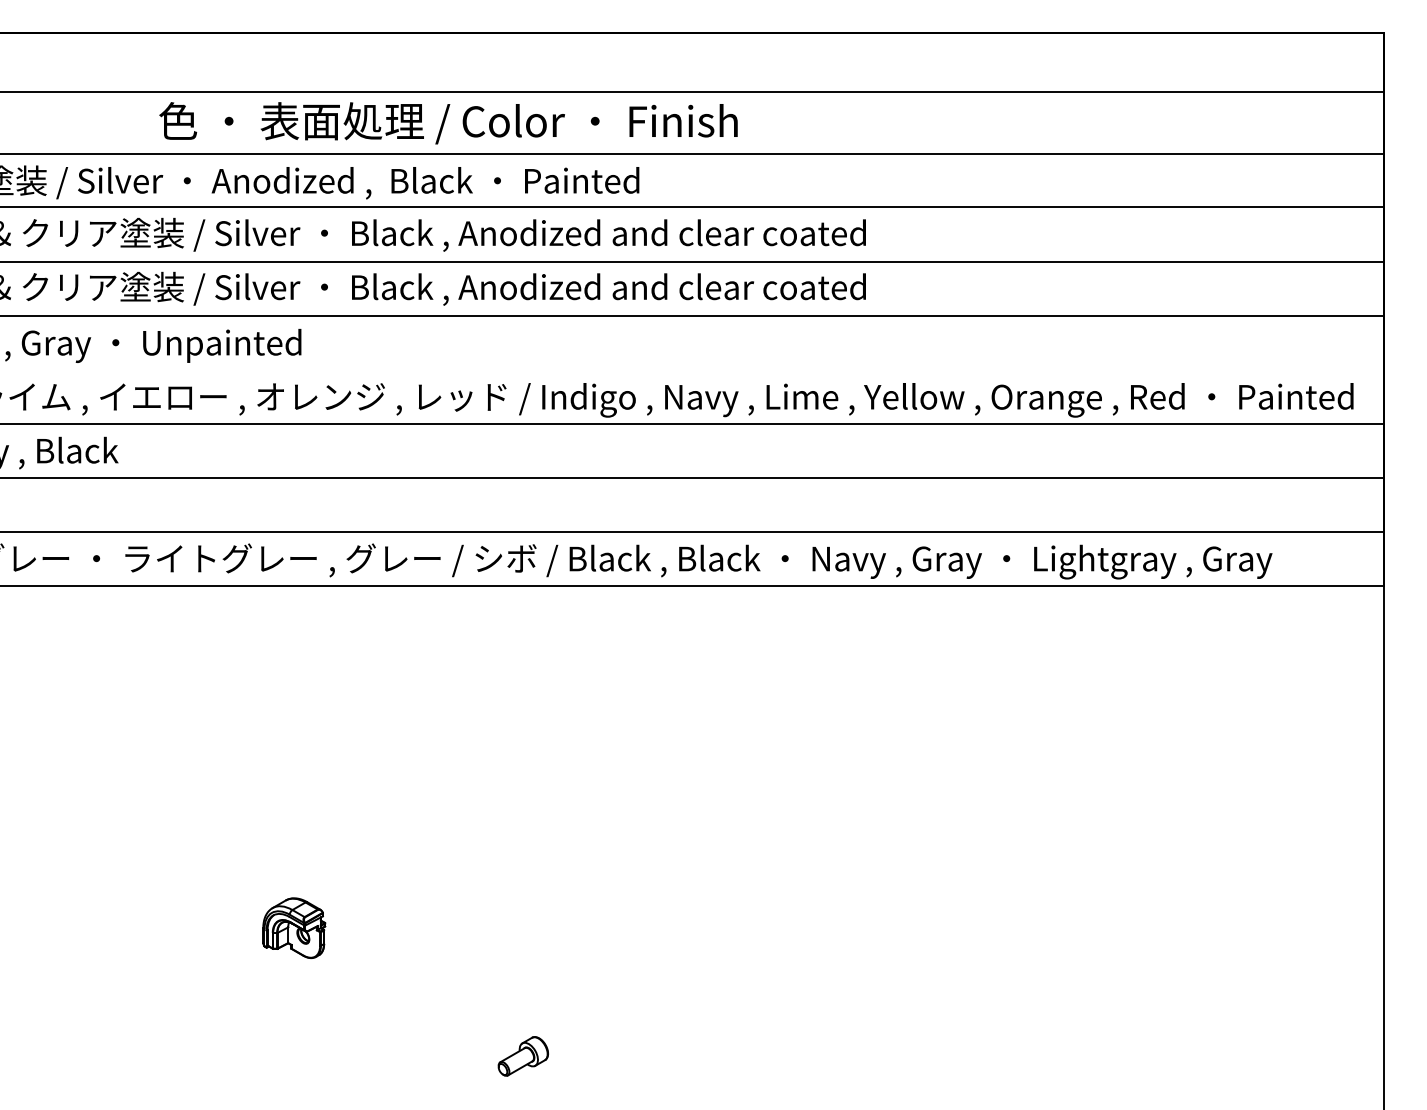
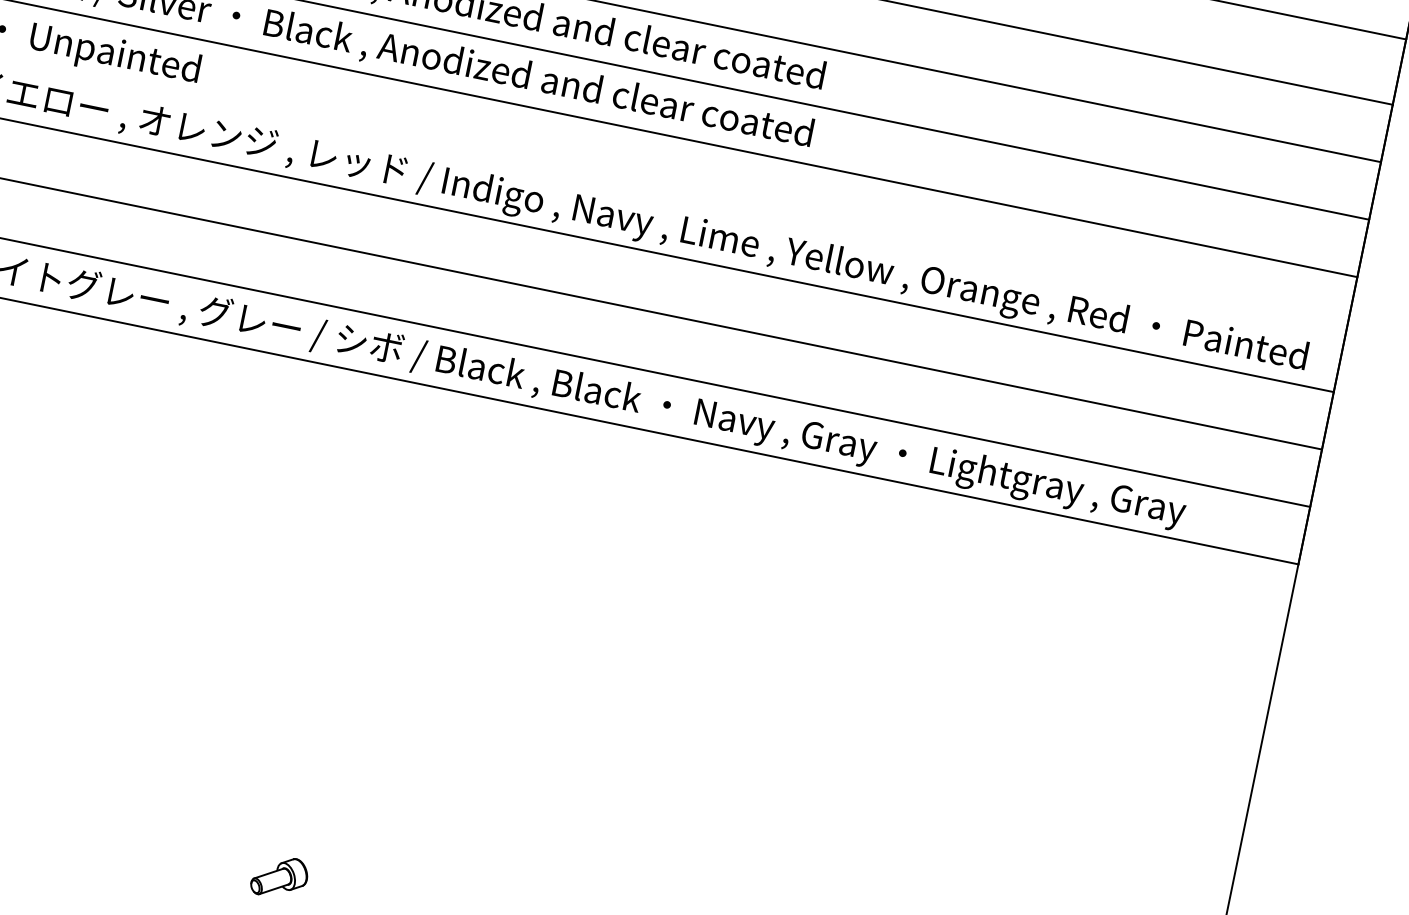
part: (294, 927) -> (64, 690), removed

